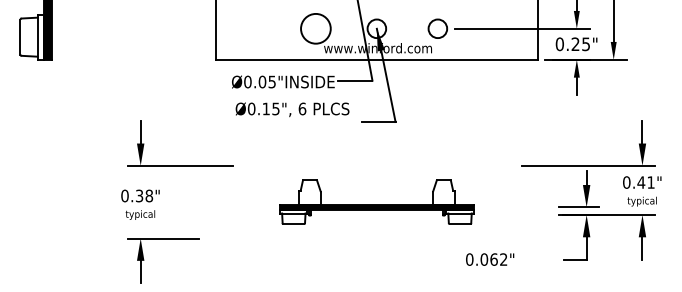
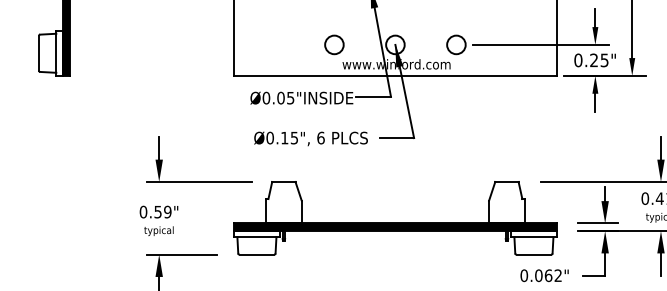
circle: (315, 28) -> (334, 44), size x0.62
text: (292, 109) -> (311, 138), moved
text: (144, 195) -> (163, 211), 0.38" -> 0.59"
part: (376, 201) -> (395, 217), size x1.67
text: (490, 259) -> (545, 275), moved

